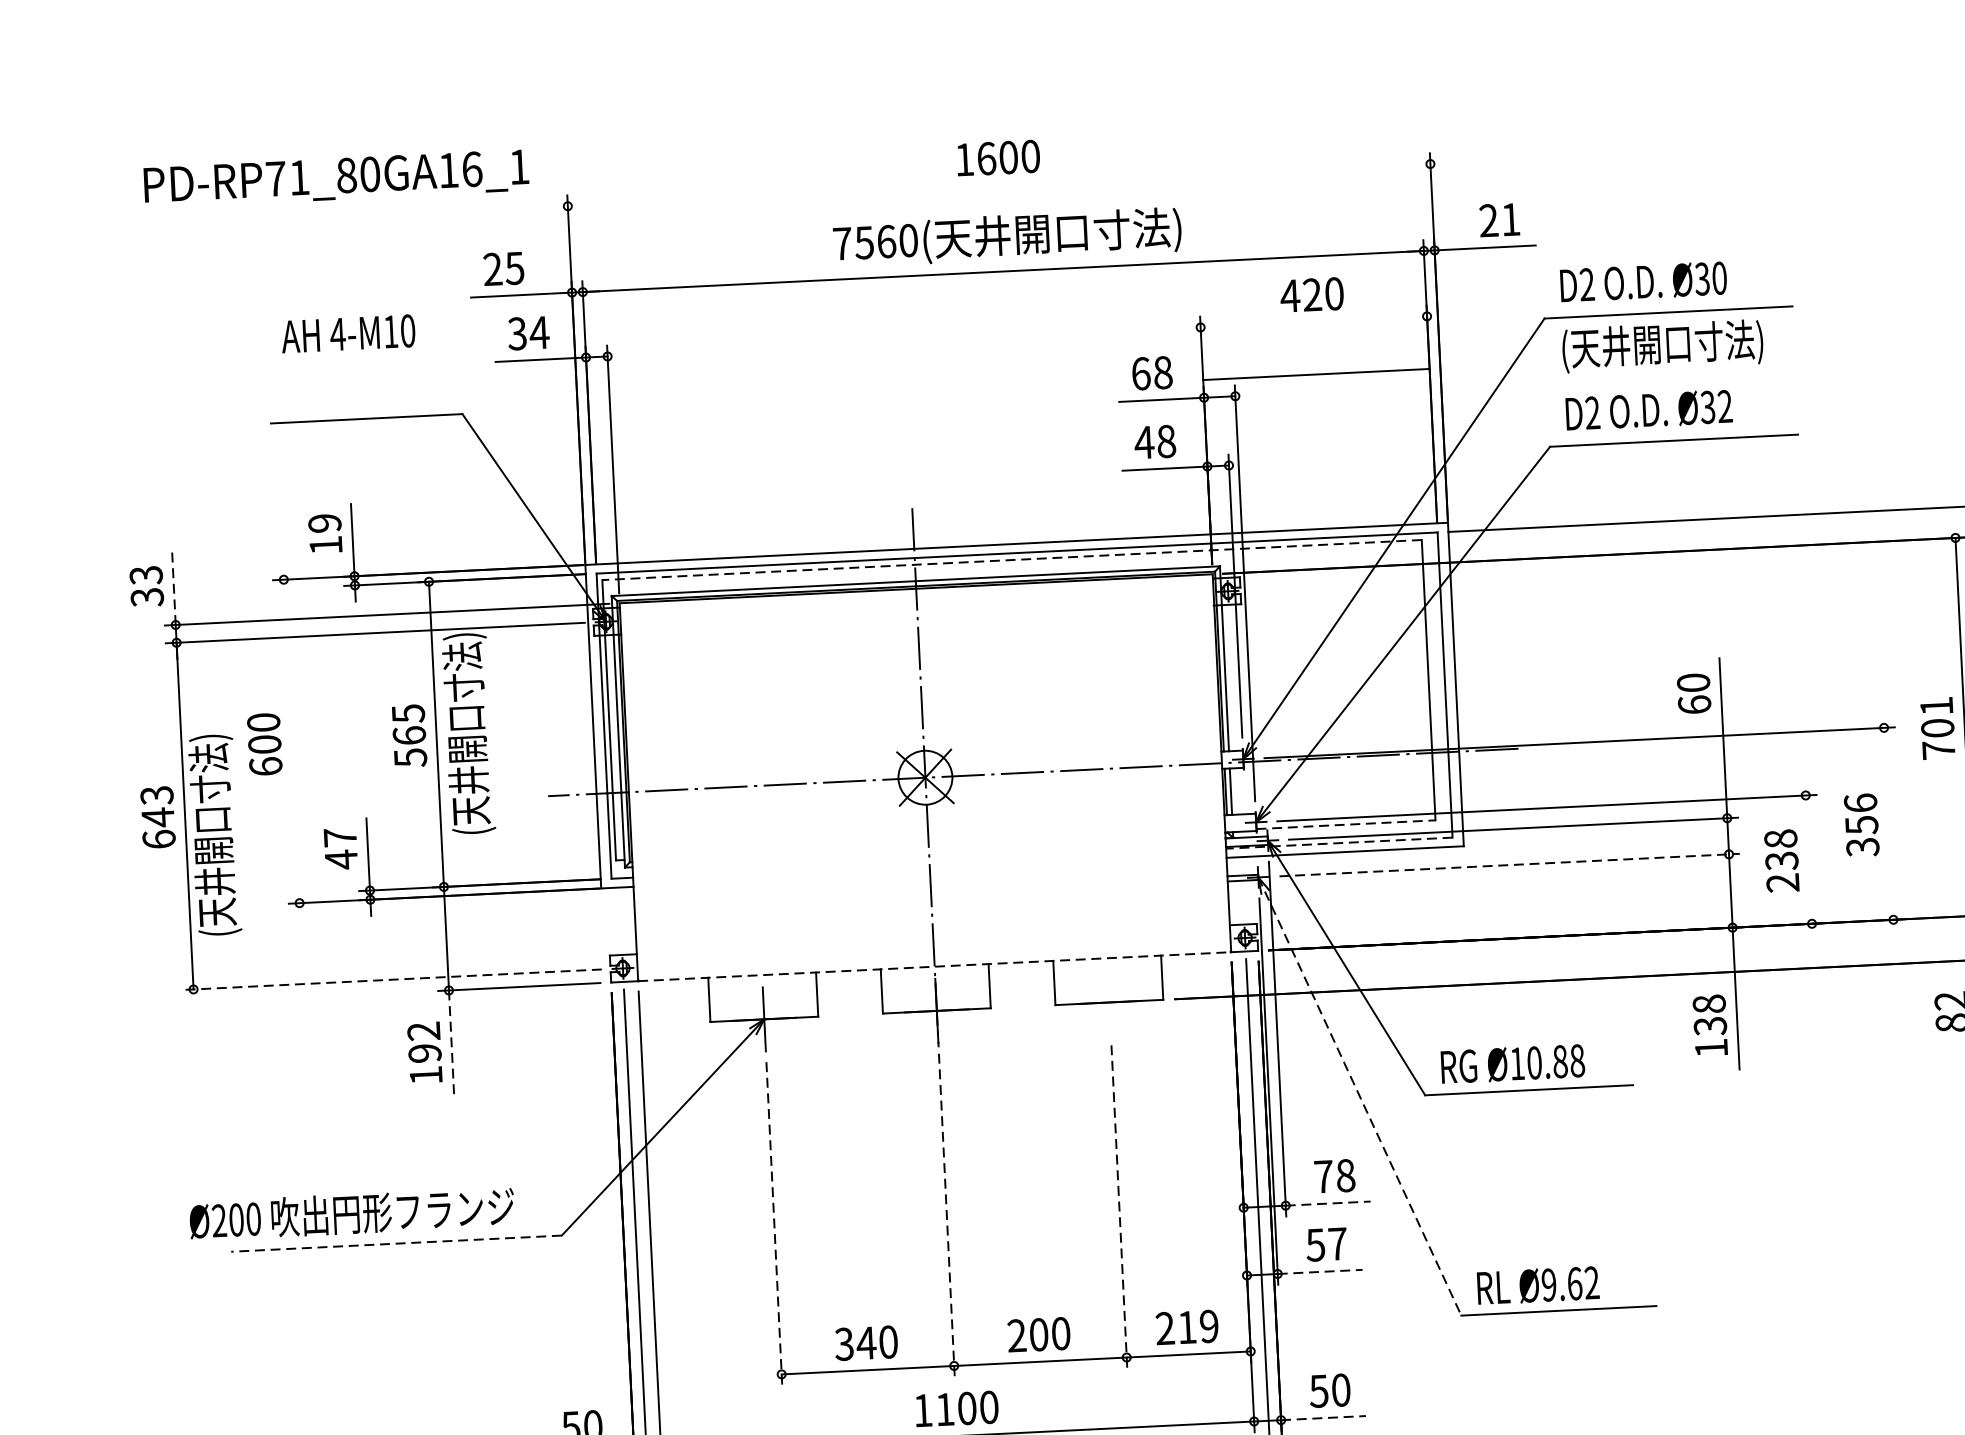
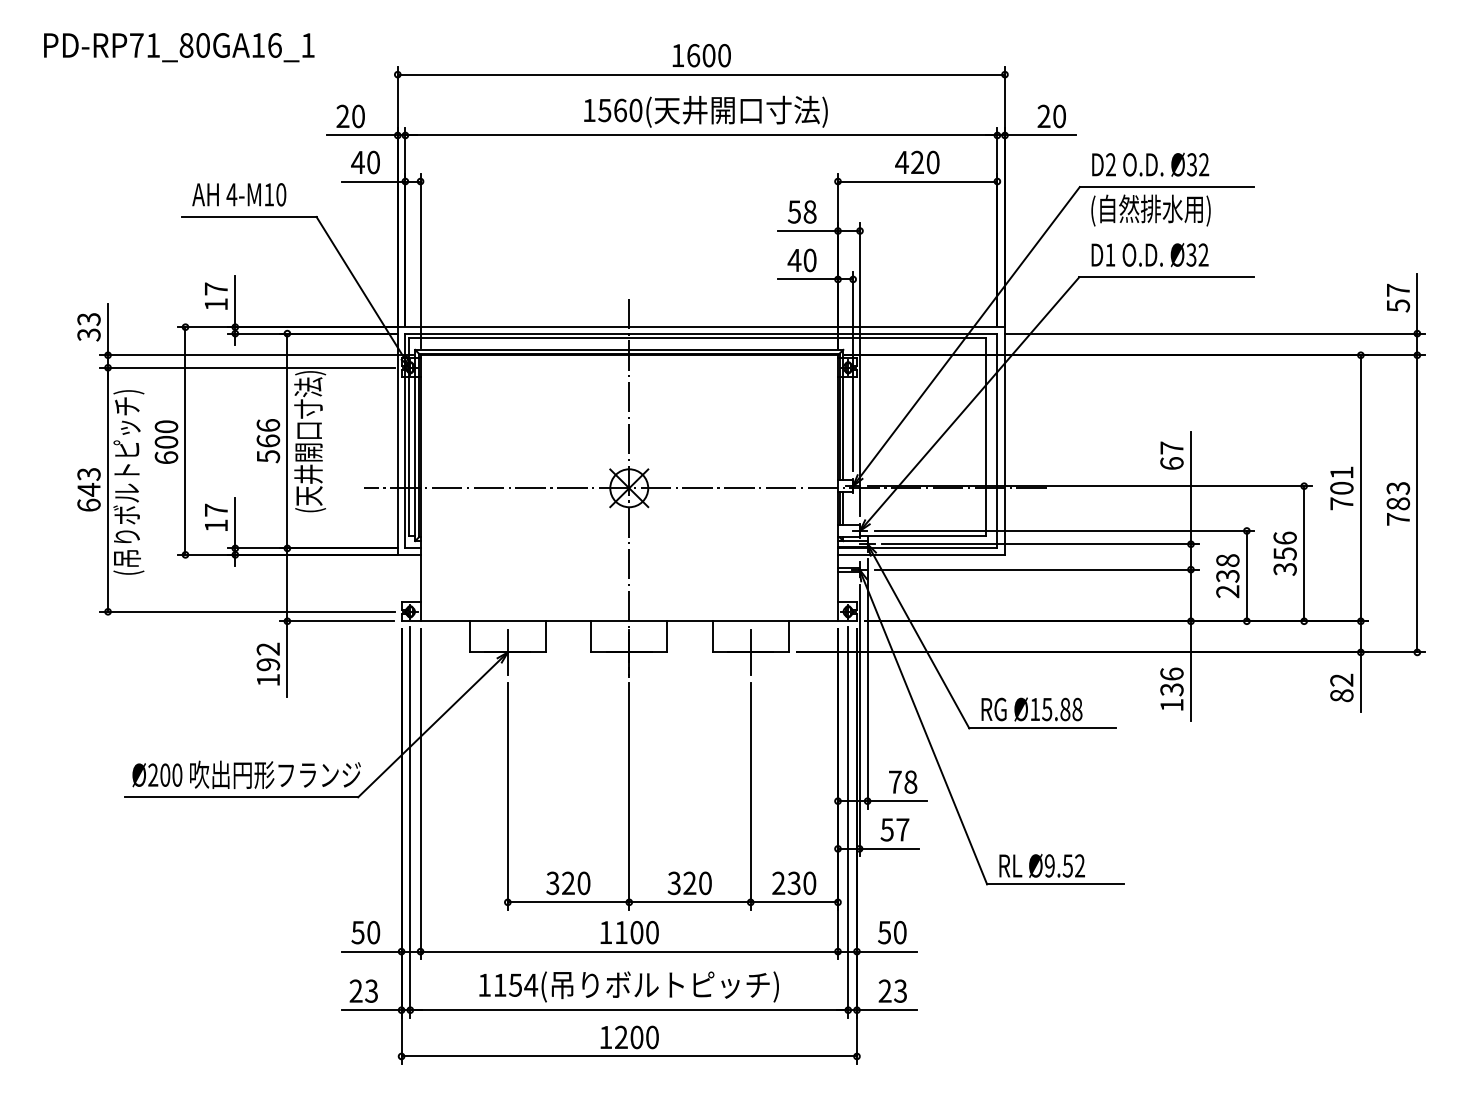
text: (336, 178) -> (179, 47), moved
line: (997, 184) -> (700, 74), added
text: (1510, 219) -> (1059, 116), 21 -> 20
text: (842, 243) -> (589, 110), 7560( -> 1560(
text: (513, 268) -> (357, 116), 25 -> 20
text: (1720, 277) -> (1204, 164), Ø30 -> Ø32
text: (348, 333) -> (239, 194), moved
text: (528, 333) -> (365, 162), 34 -> 40
text: (1666, 345) -> (1164, 210), (天井開口寸法) -> (自然排水用)
text: (1140, 373) -> (794, 211), 68 -> 58
line: (1316, 374) -> (917, 181), moved
text: (1592, 412) -> (1110, 254), D2 -> D1
text: (1165, 441) -> (809, 260), 48 -> 40
text: (323, 522) -> (215, 288), 19 -> 17
line: (1011, 560) -> (697, 338), dashed -> solid
line: (174, 588) -> (108, 329), dashed -> solid
text: (1692, 682) -> (1171, 447), 60 -> 67
text: (408, 713) -> (268, 425), 565 -> 566
line: (291, 740) -> (185, 440), added
text: (213, 800) -> (128, 479), (天井開口寸法) -> (吊りボルトピッチ)
line: (1889, 823) -> (1304, 553), added
line: (1346, 824) -> (923, 535), dashed -> solid
line: (1339, 843) -> (917, 548), dashed -> solid
line: (1808, 858) -> (1246, 575), added
text: (341, 859) -> (216, 525), 47 -> 17
line: (1511, 864) -> (1037, 569), dashed -> solid
line: (935, 966) -> (629, 621), dashed -> solid
line: (391, 979) -> (247, 611), dashed -> solid
line: (1108, 1001) -> (750, 651), added
text: (1708, 1003) -> (1171, 673), 138 -> 136
line: (451, 1043) -> (287, 658), dashed -> solid
text: (1534, 1062) -> (1047, 709), Ø10.88 -> Ø15.88
line: (1360, 1097) -> (923, 727), dashed -> solid
line: (1328, 1204) -> (897, 801), dashed -> solid
line: (1119, 1207) -> (750, 796), dashed -> solid
text: (351, 1213) -> (246, 774), moved
line: (947, 1215) -> (629, 796), dashed -> solid
line: (773, 1224) -> (507, 796), dashed -> solid
line: (396, 1243) -> (241, 797), dashed -> solid
line: (1320, 1271) -> (889, 848), dashed -> solid
text: (1574, 1283) -> (1067, 865), Ø9.62 -> Ø9.52
text: (1197, 1327) -> (801, 883), 219 -> 230
text: (1027, 1335) -> (681, 883), 200 -> 320
text: (866, 1342) -> (568, 882), 340 -> 320
line: (1323, 1417) -> (886, 951), dashed -> solid

